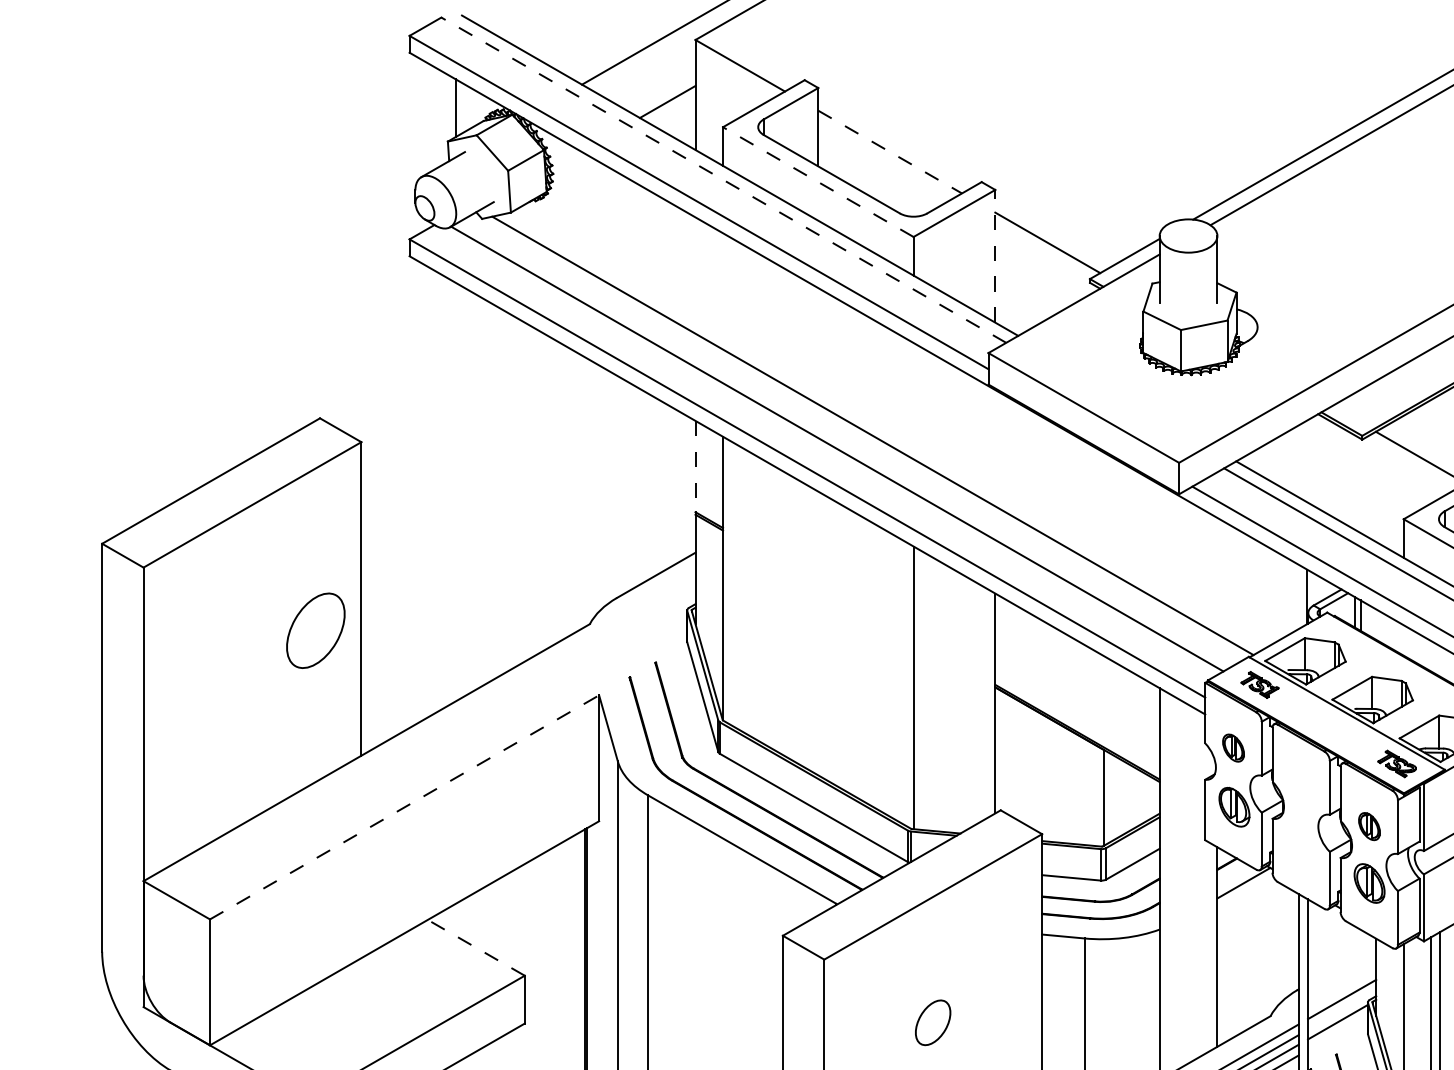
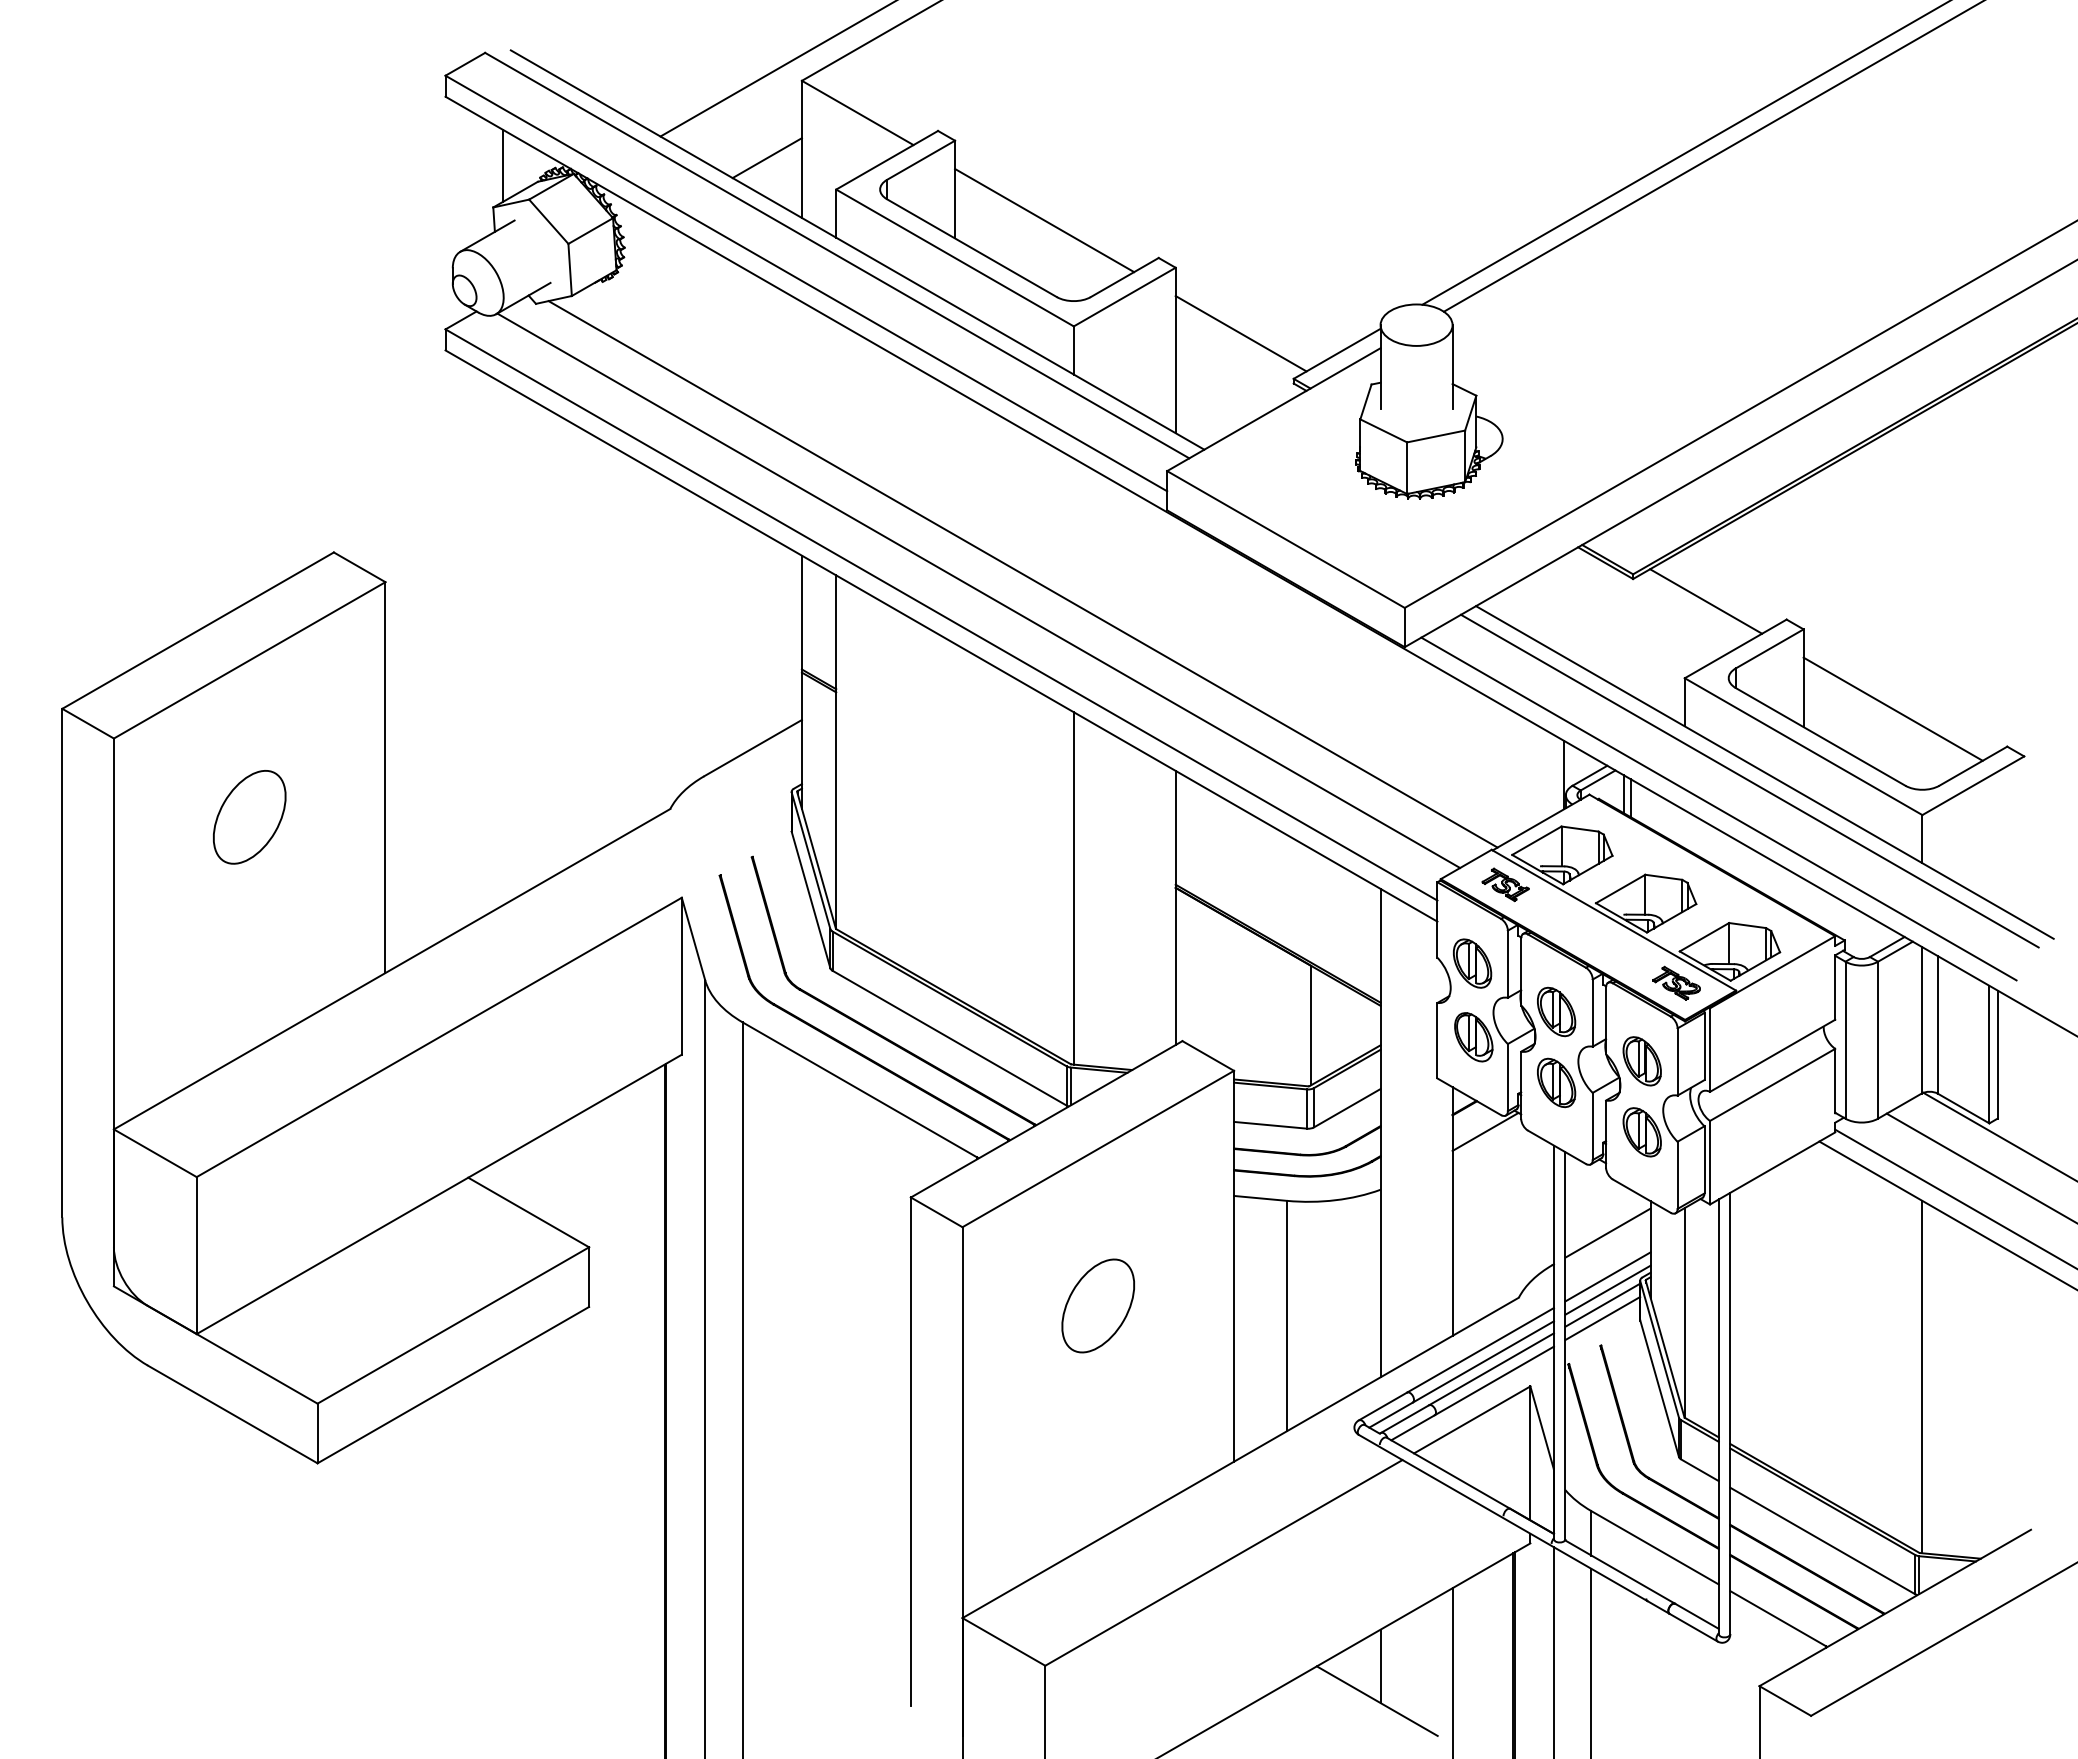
line: (890, 152) -> (1045, 220), dashed -> solid
line: (723, 180) -> (836, 255), dashed -> solid
line: (817, 181) -> (954, 257), dashed -> solid
line: (995, 256) -> (1175, 350), dashed -> solid
line: (695, 466) -> (801, 612), dashed -> solid
part: (315, 630) -> (249, 817), moved
part: (1233, 748) -> (1472, 963), size x1.43
part: (1300, 786) -> (1556, 1011), added
line: (404, 807) -> (439, 1037), dashed -> solid
part: (1368, 826) -> (1641, 1061), size x1.43
part: (1300, 843) -> (1556, 1082), added
line: (476, 947) -> (528, 1212), dashed -> solid
line: (1341, 963) -> (1607, 1232), added
line: (1341, 1009) -> (1607, 1289), added
part: (932, 1022) -> (1097, 1305), size x1.67
line: (1337, 1032) -> (1602, 1318), added

